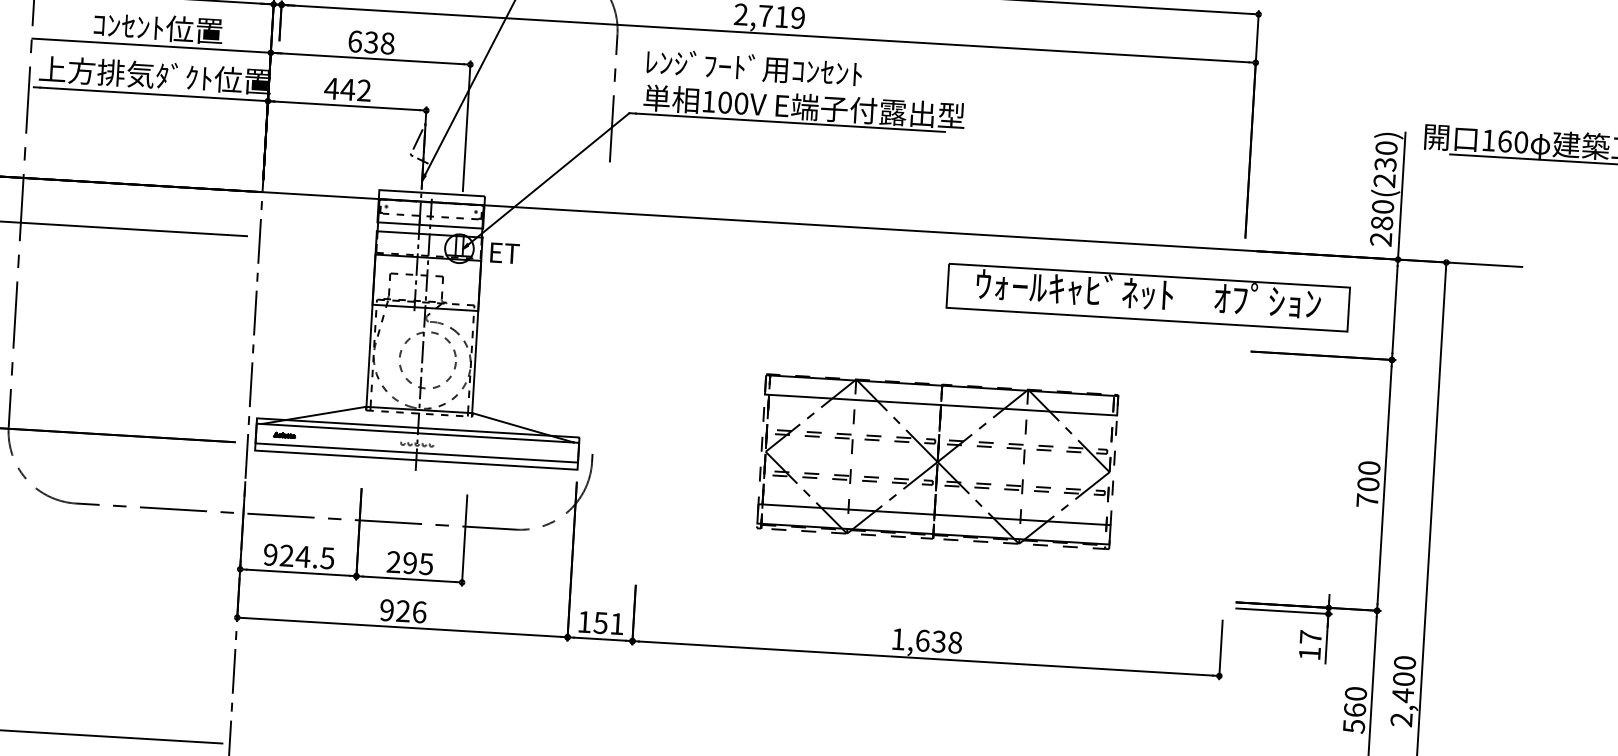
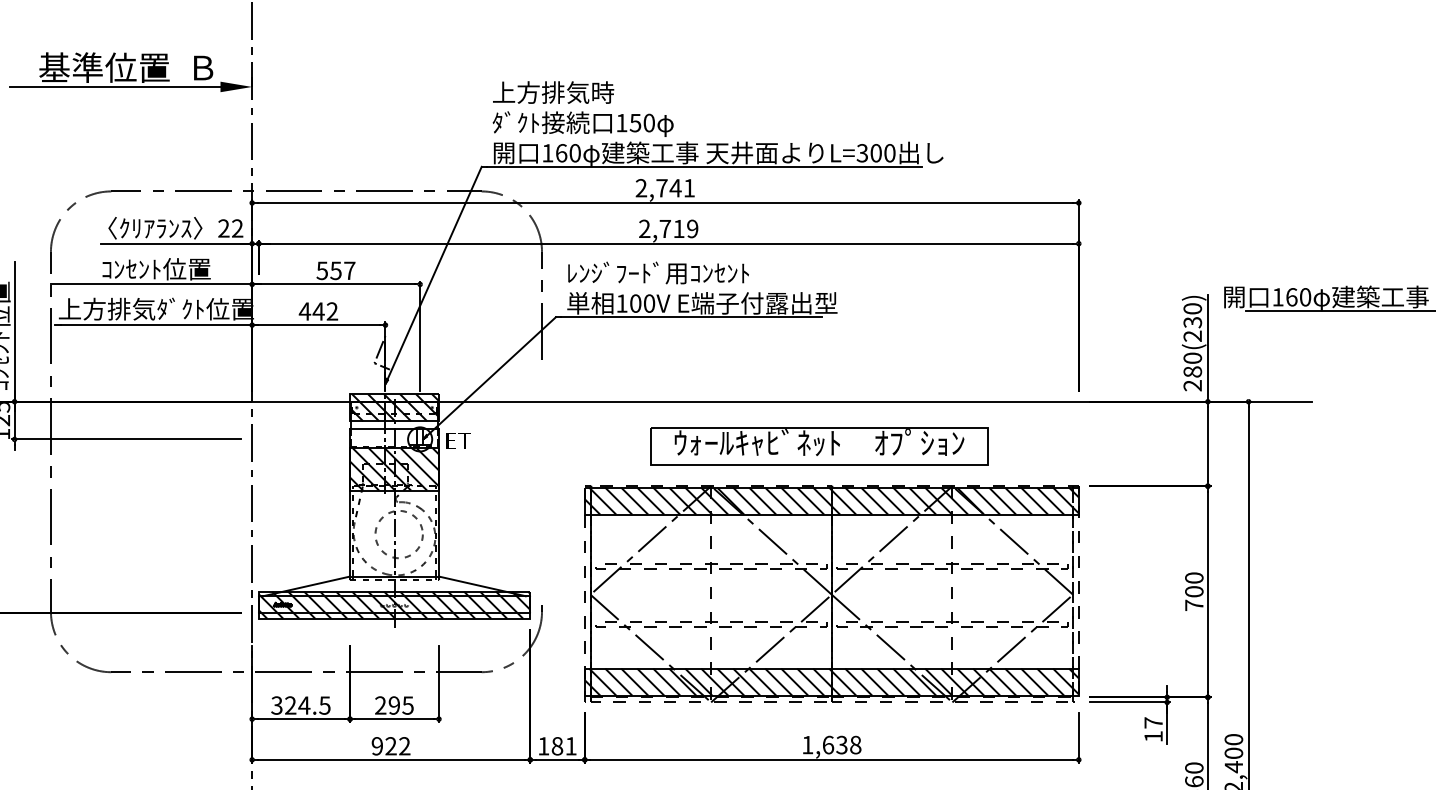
text: (370, 42) -> (335, 270), 638 -> 557
hatch: (431, 209) -> (394, 407), added
hatch: (426, 282) -> (394, 469), added
part: (1148, 298) -> (819, 446), moved
hatch: (417, 443) -> (394, 604), added
part: (937, 460) -> (831, 593), size x1.67
text: (270, 554) -> (276, 705), 924.5 -> 324.5
text: (419, 612) -> (404, 746), 926 -> 922
text: (600, 623) -> (557, 746), 151 -> 181

